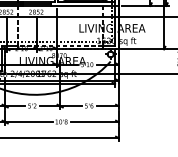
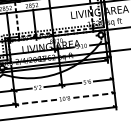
line: (28, 122) -> (36, 102), solid -> dashed
line: (95, 122) -> (94, 95), solid -> dashed

